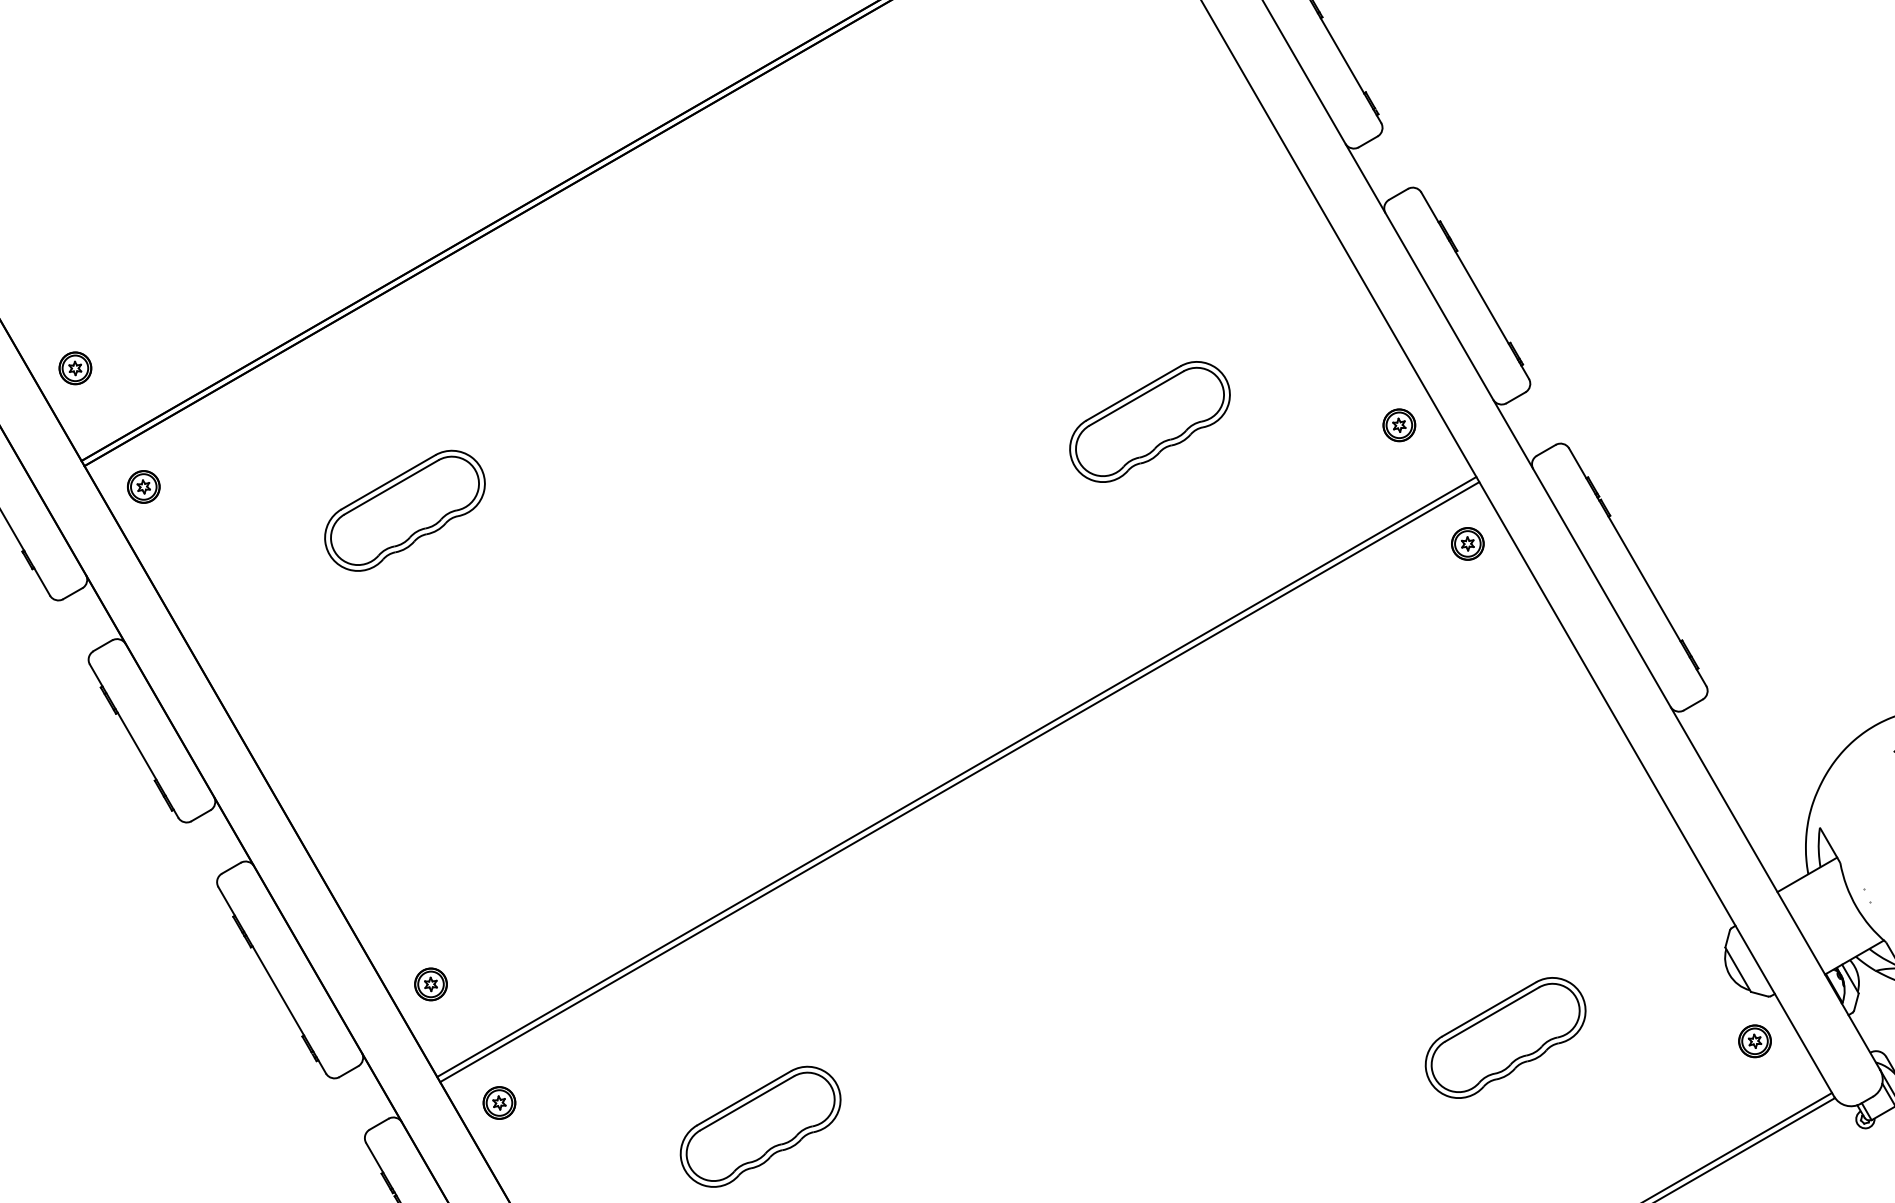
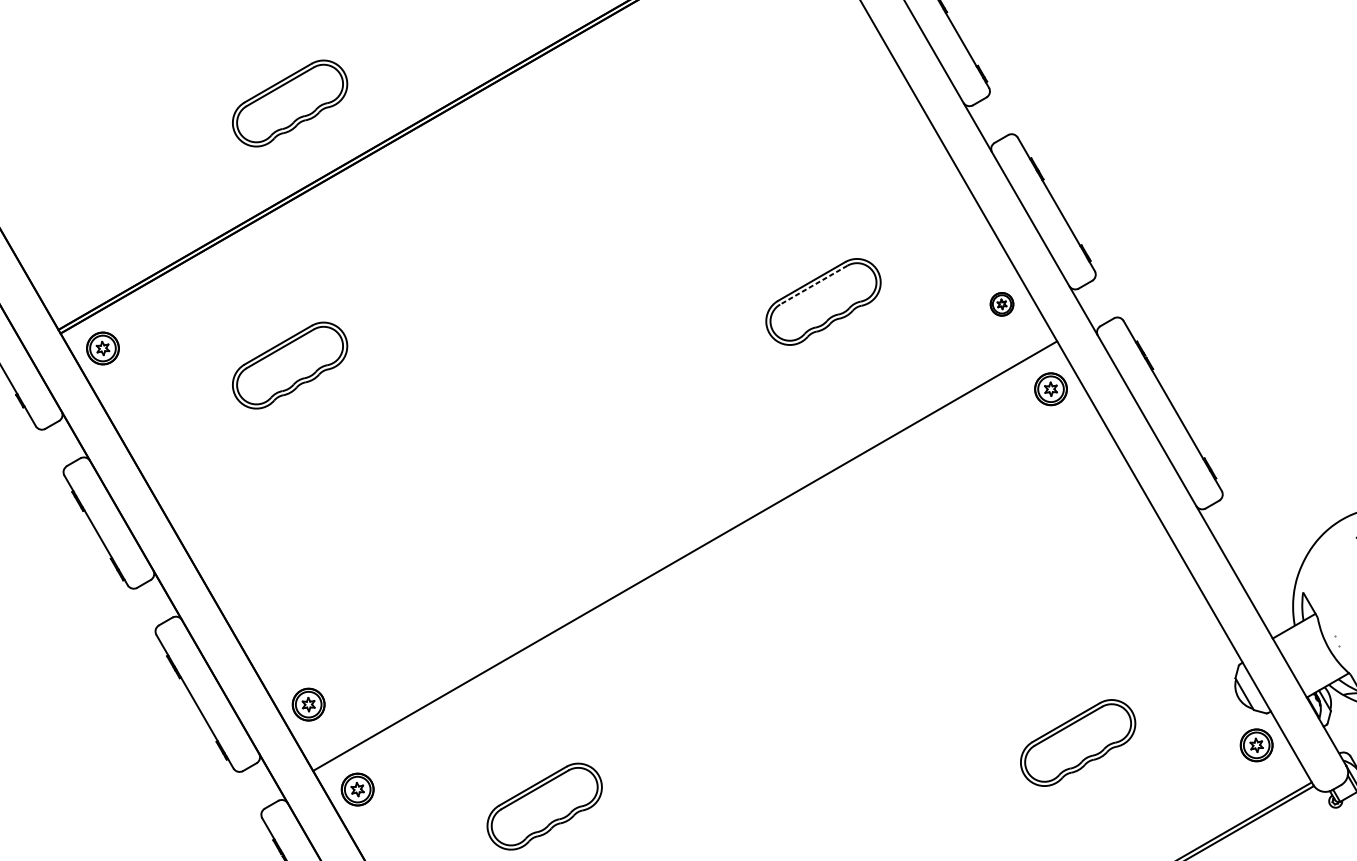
part: (404, 144) -> (289, 103), added
part: (75, 368) -> (54, 263), removed
line: (1136, 398) -> (813, 285), solid -> dashed
part: (143, 486) -> (102, 348), size x1.4
part: (1467, 543) -> (1050, 388), size x1.4
line: (959, 782) -> (687, 560), removed
part: (430, 984) -> (308, 704), size x1.4
part: (1754, 1041) -> (1256, 745), size x1.4
part: (499, 1102) -> (357, 789), size x1.4

